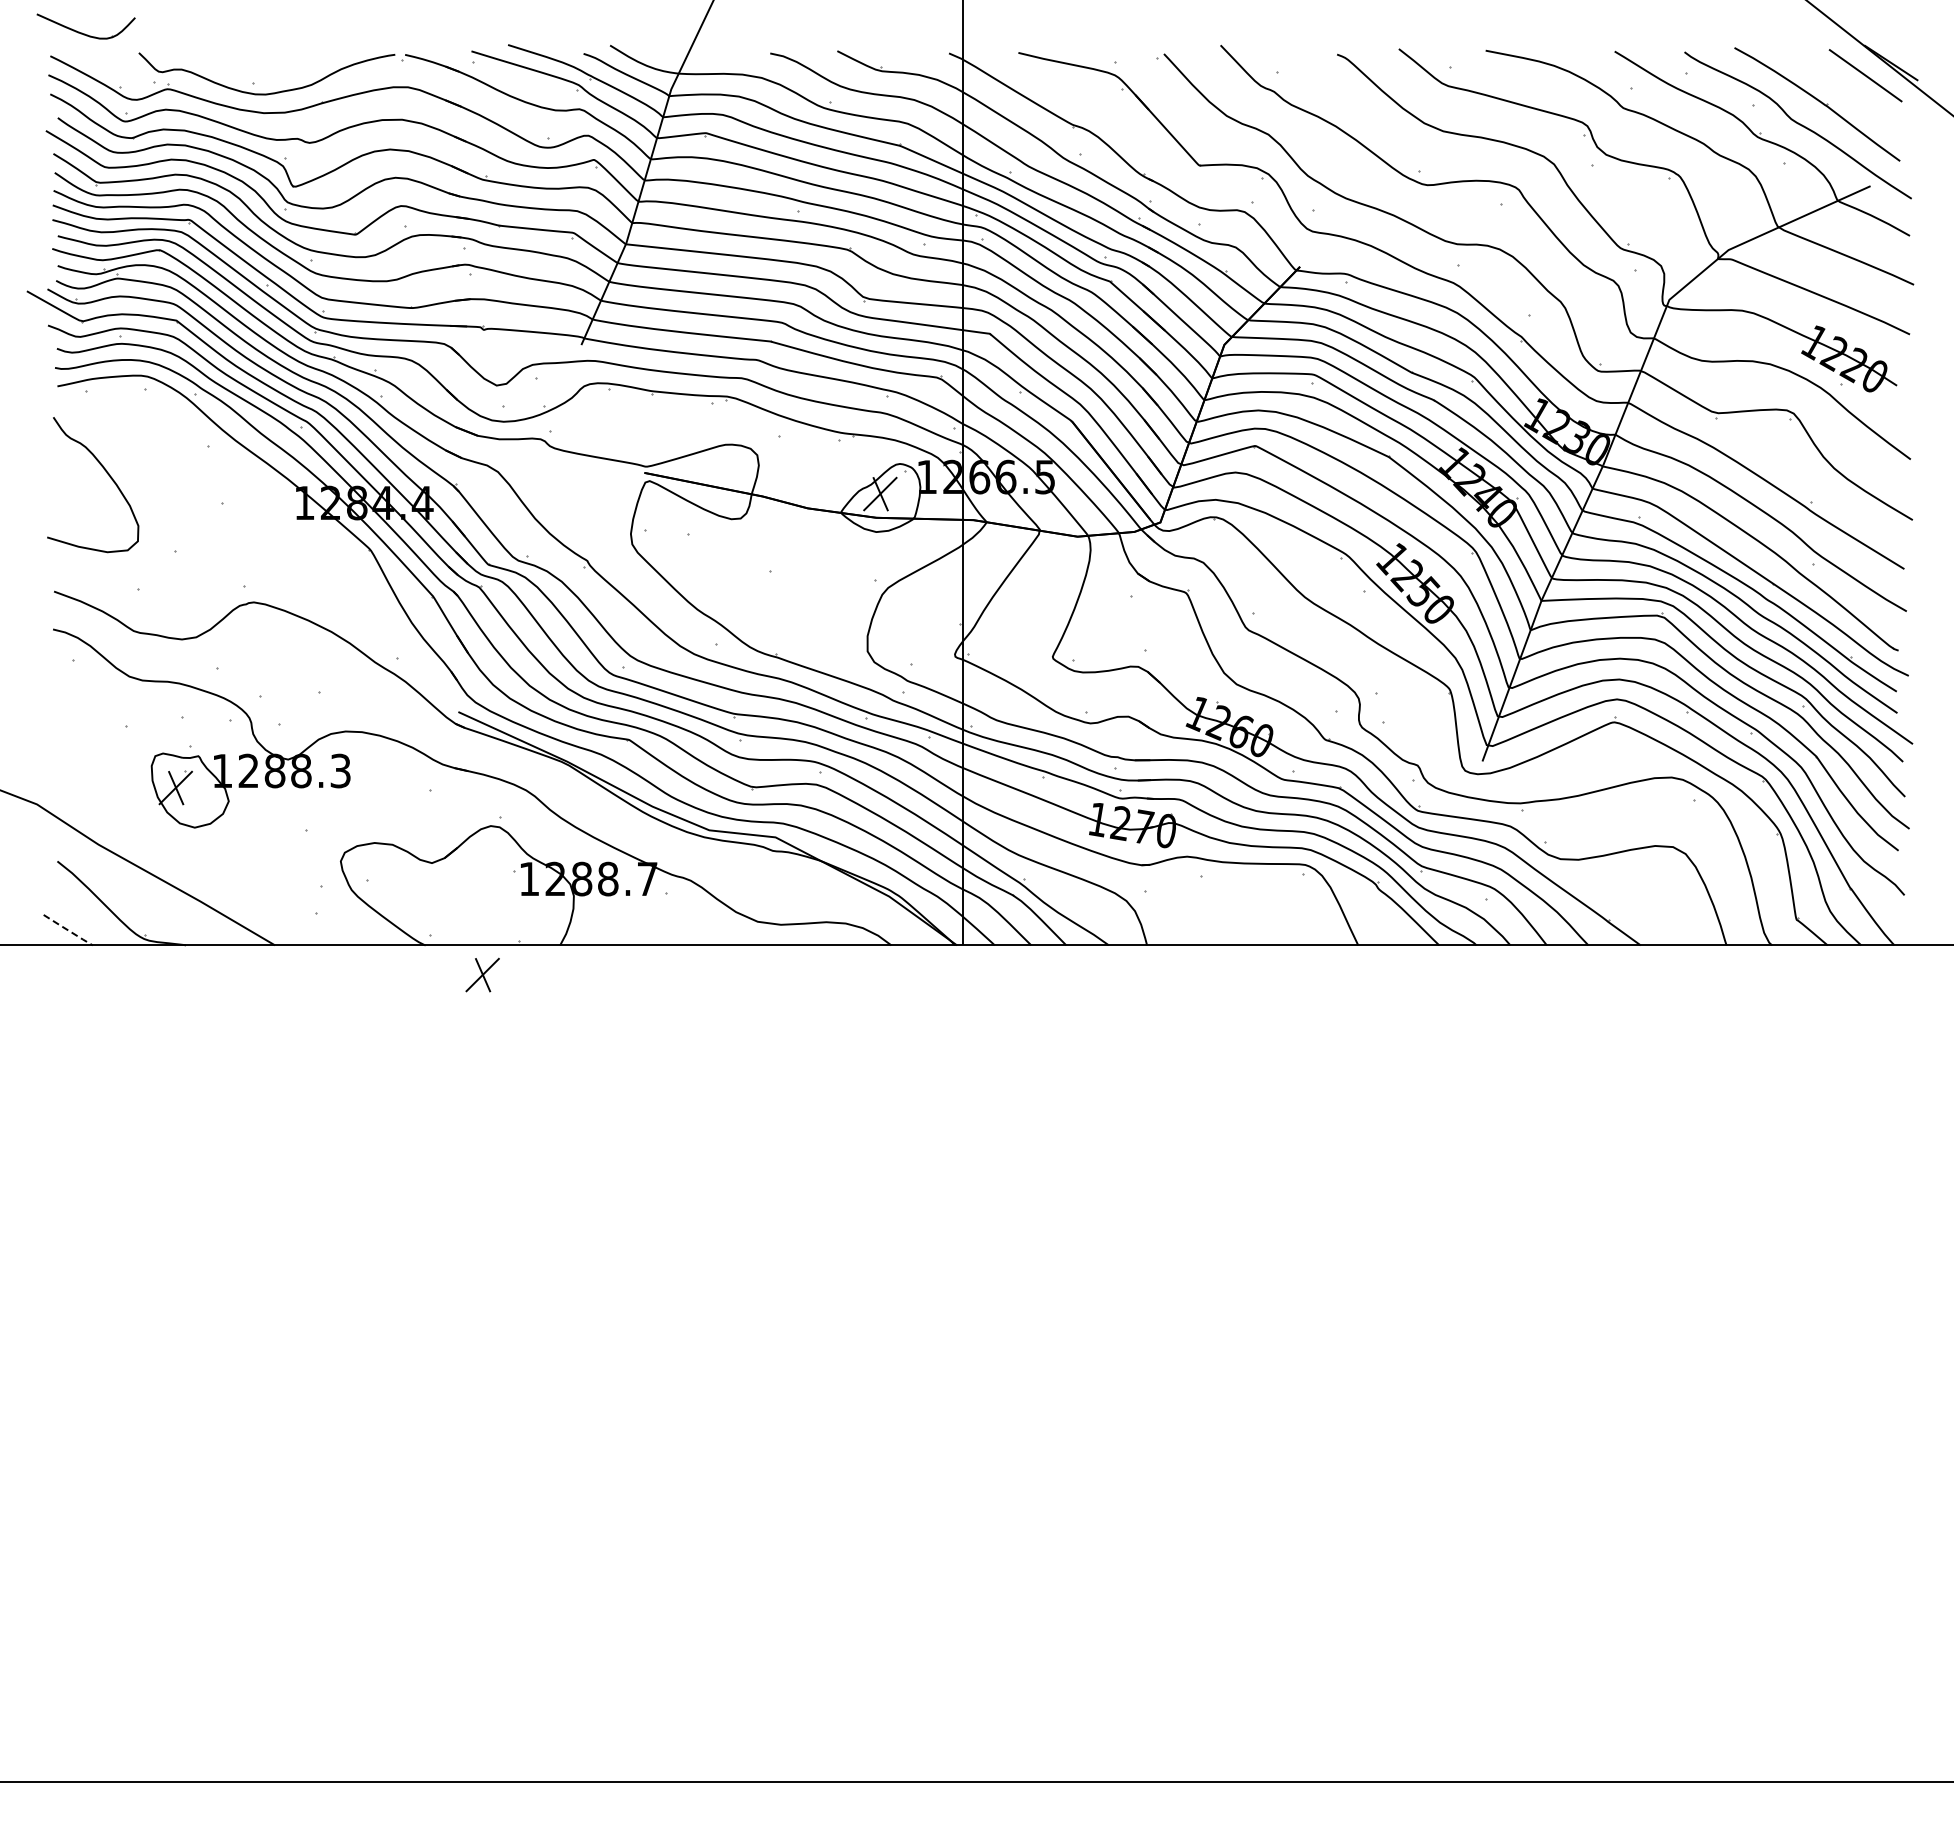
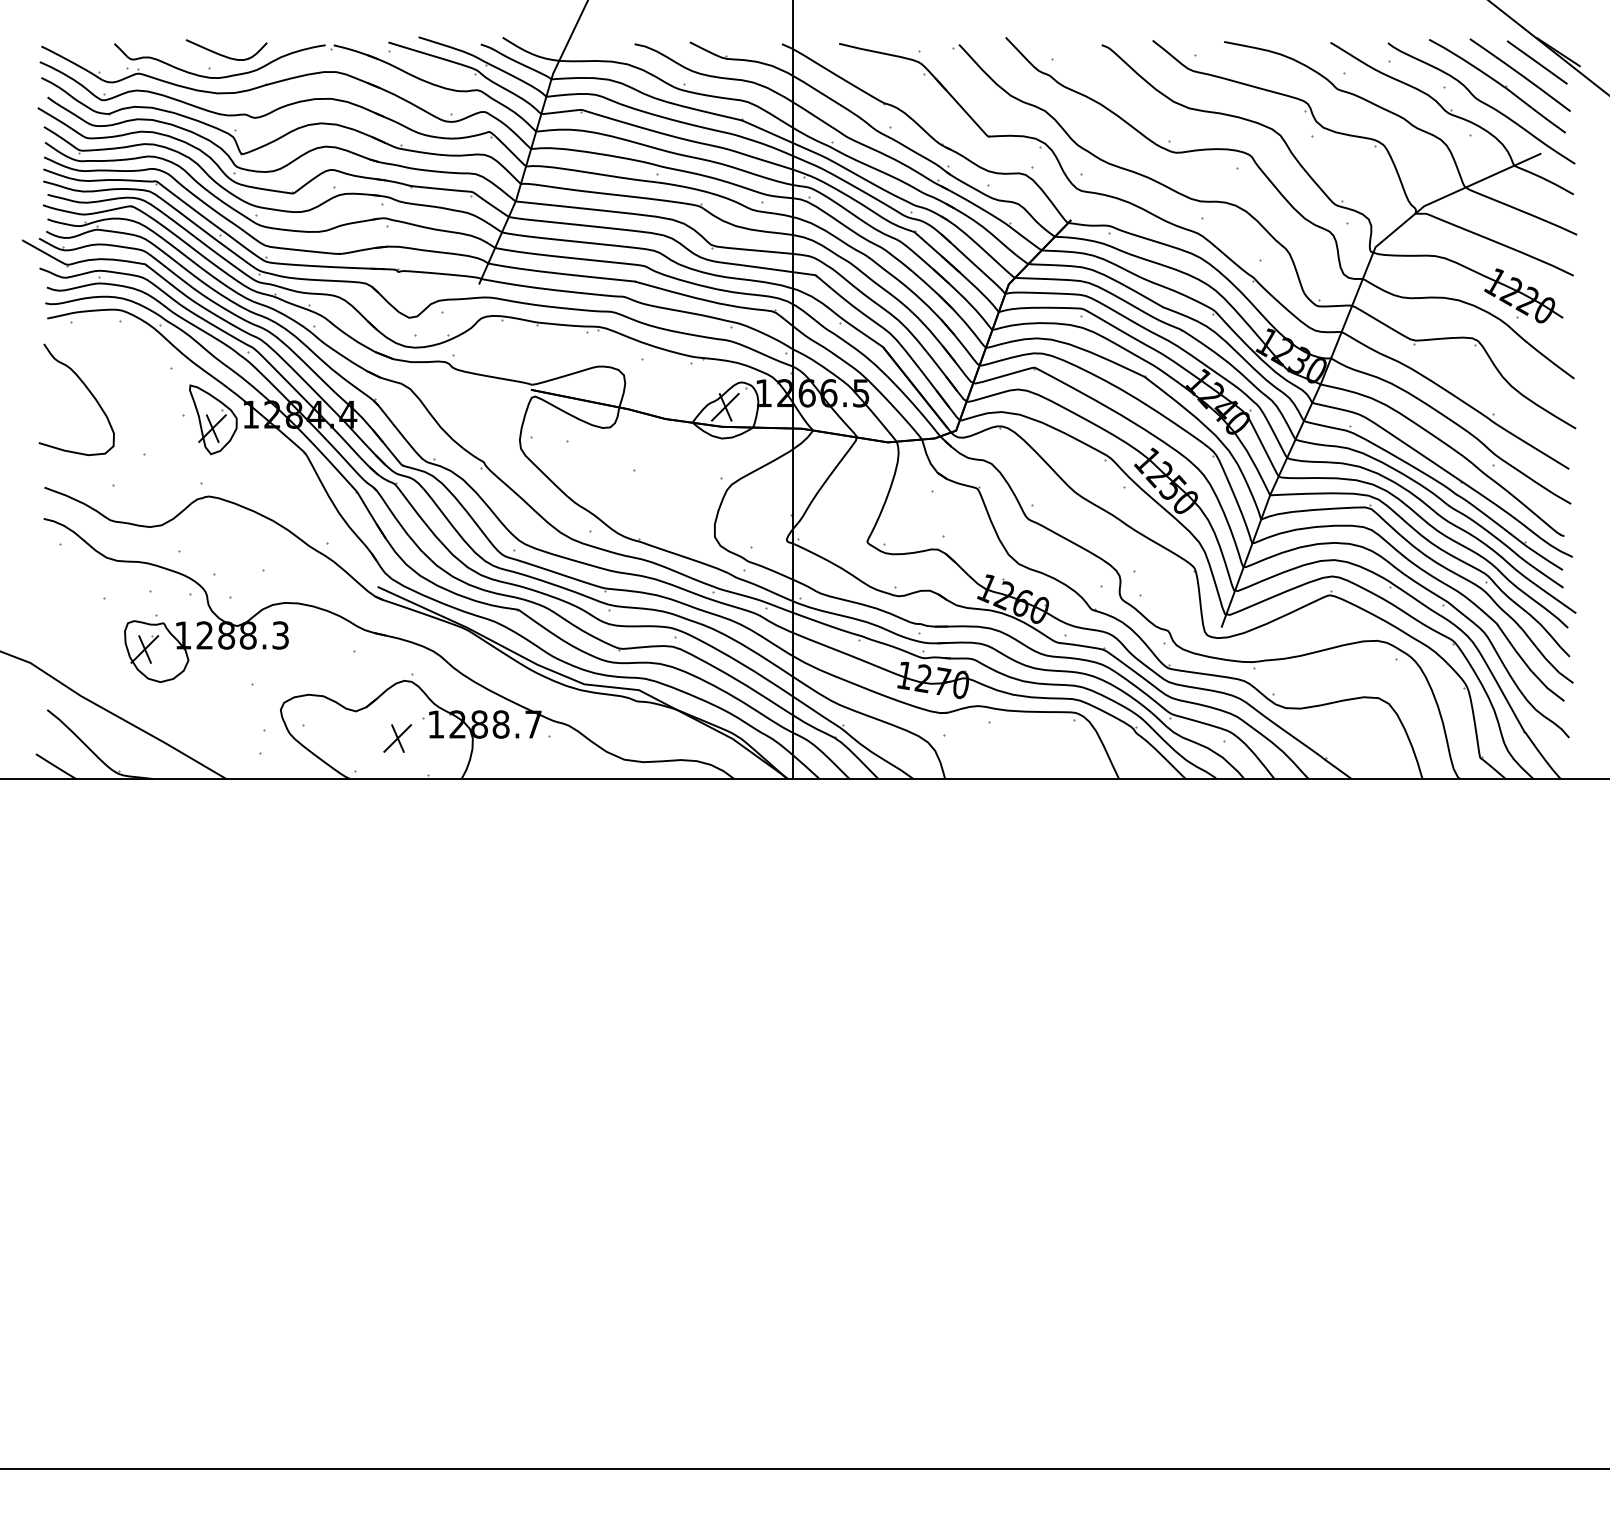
part: (82, 32) -> (223, 54), moved
curve: (1844, 90) -> (1519, 74), added
part: (258, 508) -> (212, 419), added
line: (68, 930) -> (56, 766), dashed -> solid
part: (482, 974) -> (397, 738), moved

